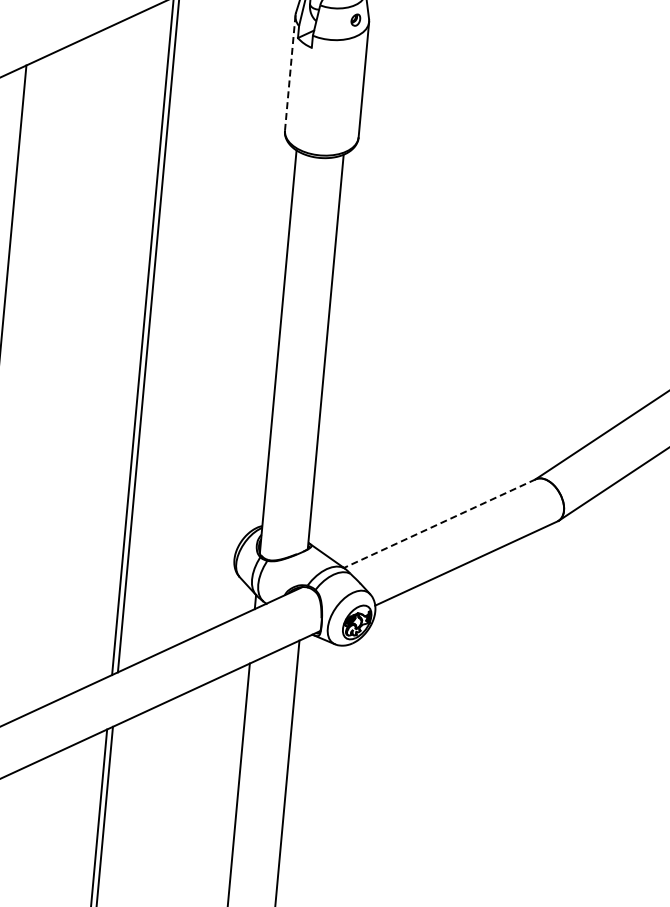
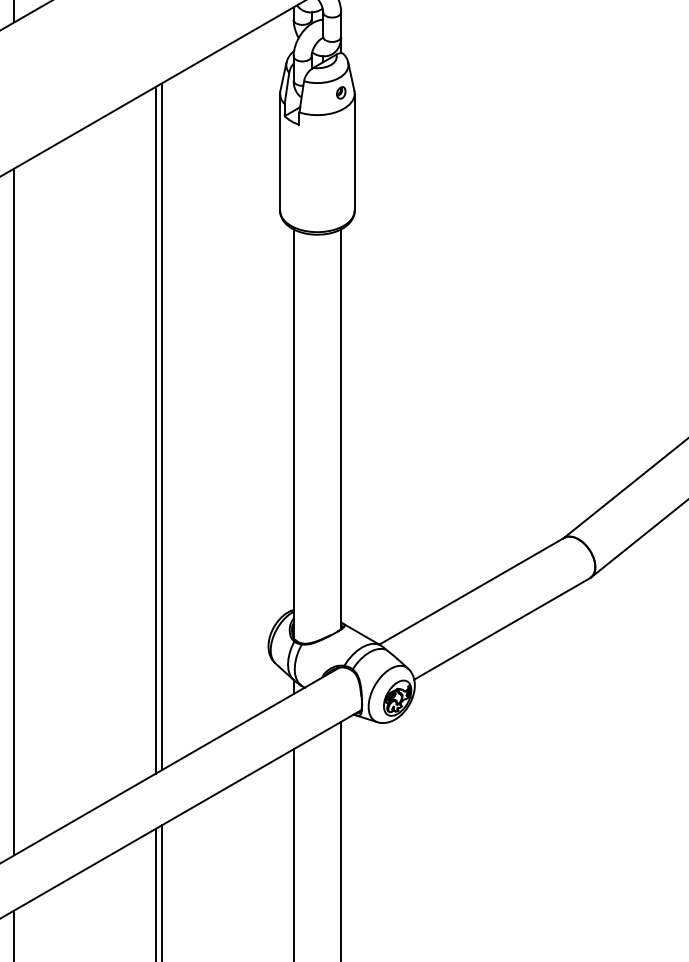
line: (290, 73) -> (280, 152), dashed -> solid
line: (439, 523) -> (471, 591), dashed -> solid

